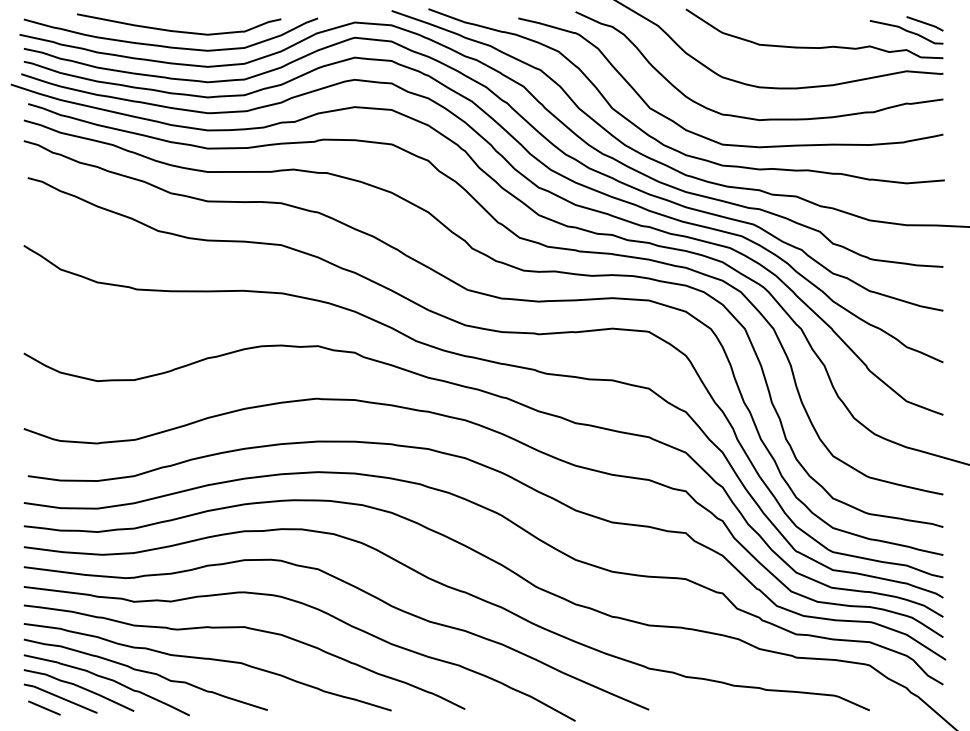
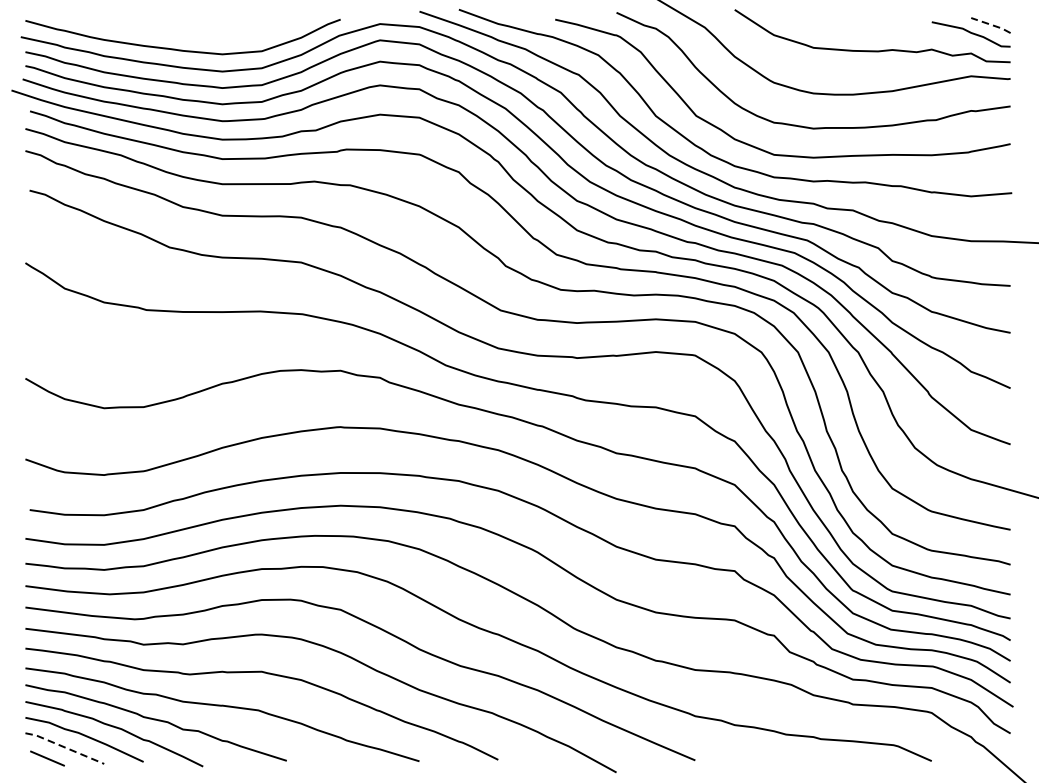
line: (926, 23) -> (992, 25), solid -> dashed
curve: (178, 30) -> (191, 32), removed
line: (60, 697) -> (64, 747), solid -> dashed

